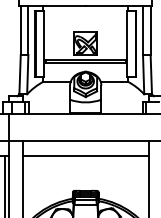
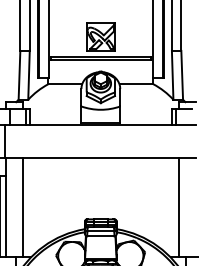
line: (85, 156) -> (100, 176), removed

